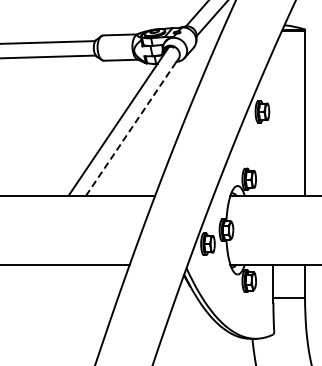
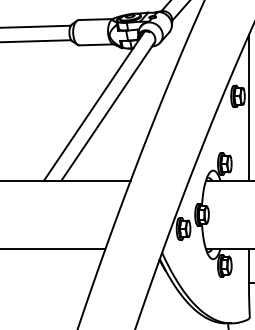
line: (273, 122) -> (249, 107), added
line: (132, 127) -> (108, 112), dashed -> solid

